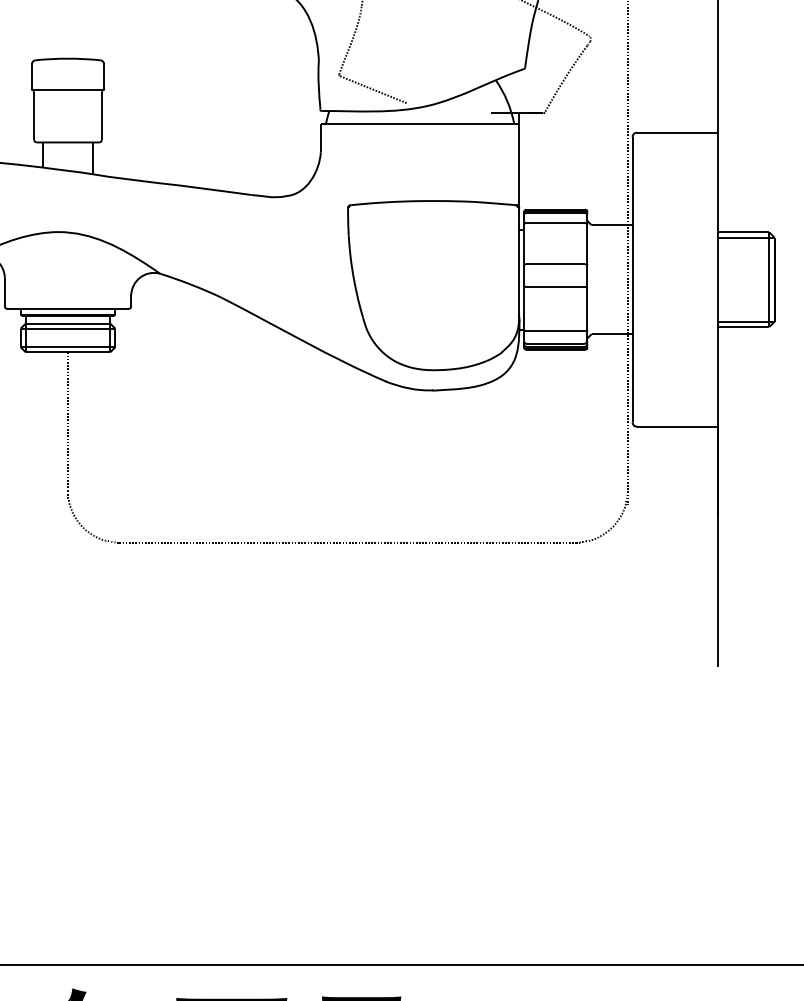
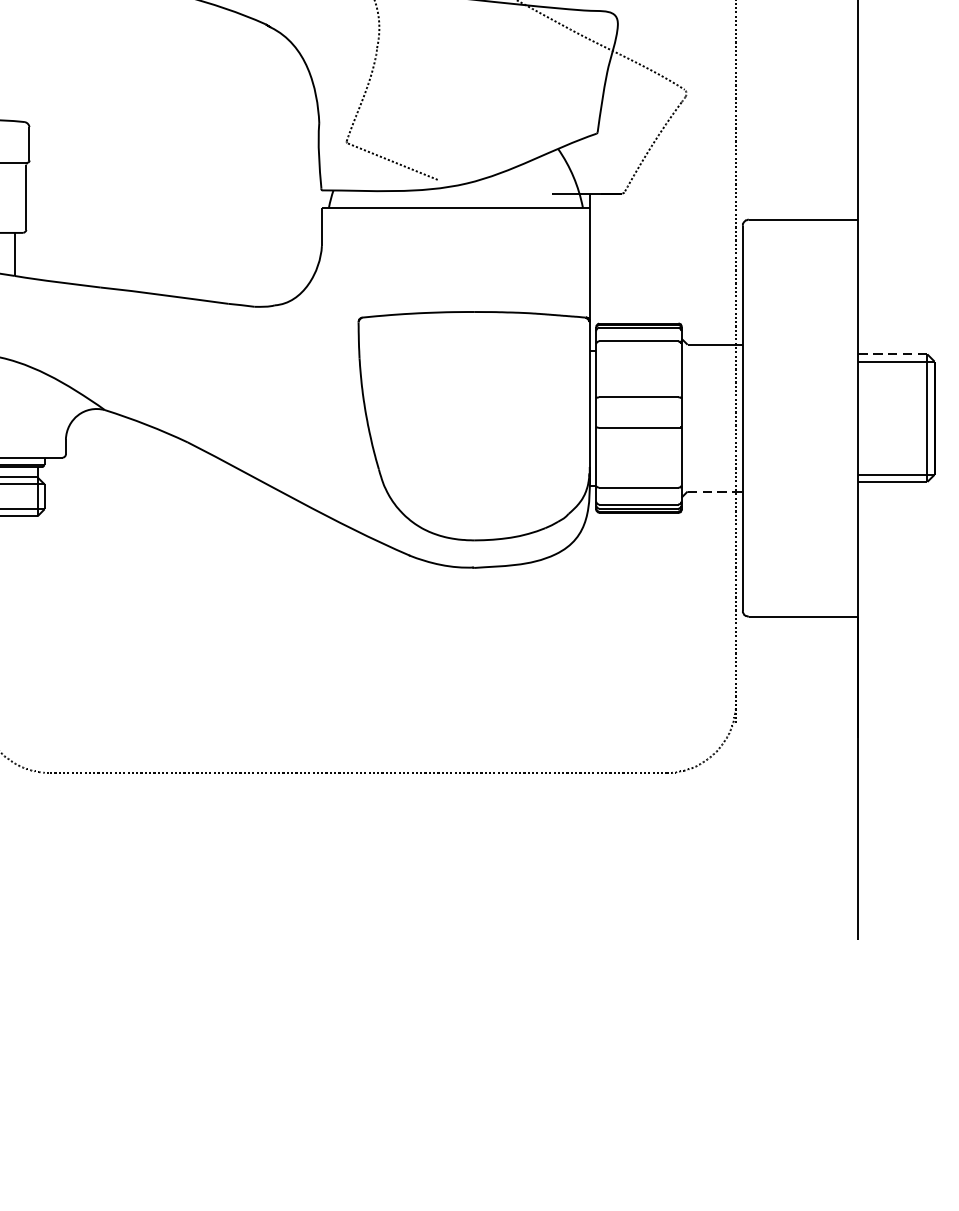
line: (743, 232) -> (892, 354), solid -> dashed
line: (612, 334) -> (715, 492), solid -> dashed

